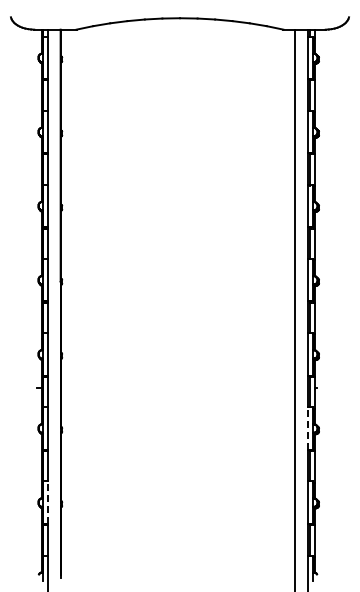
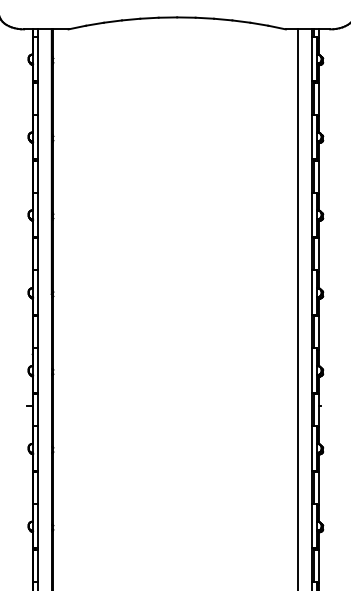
line: (308, 428) -> (312, 448), dashed -> solid
line: (47, 502) -> (38, 526), dashed -> solid

